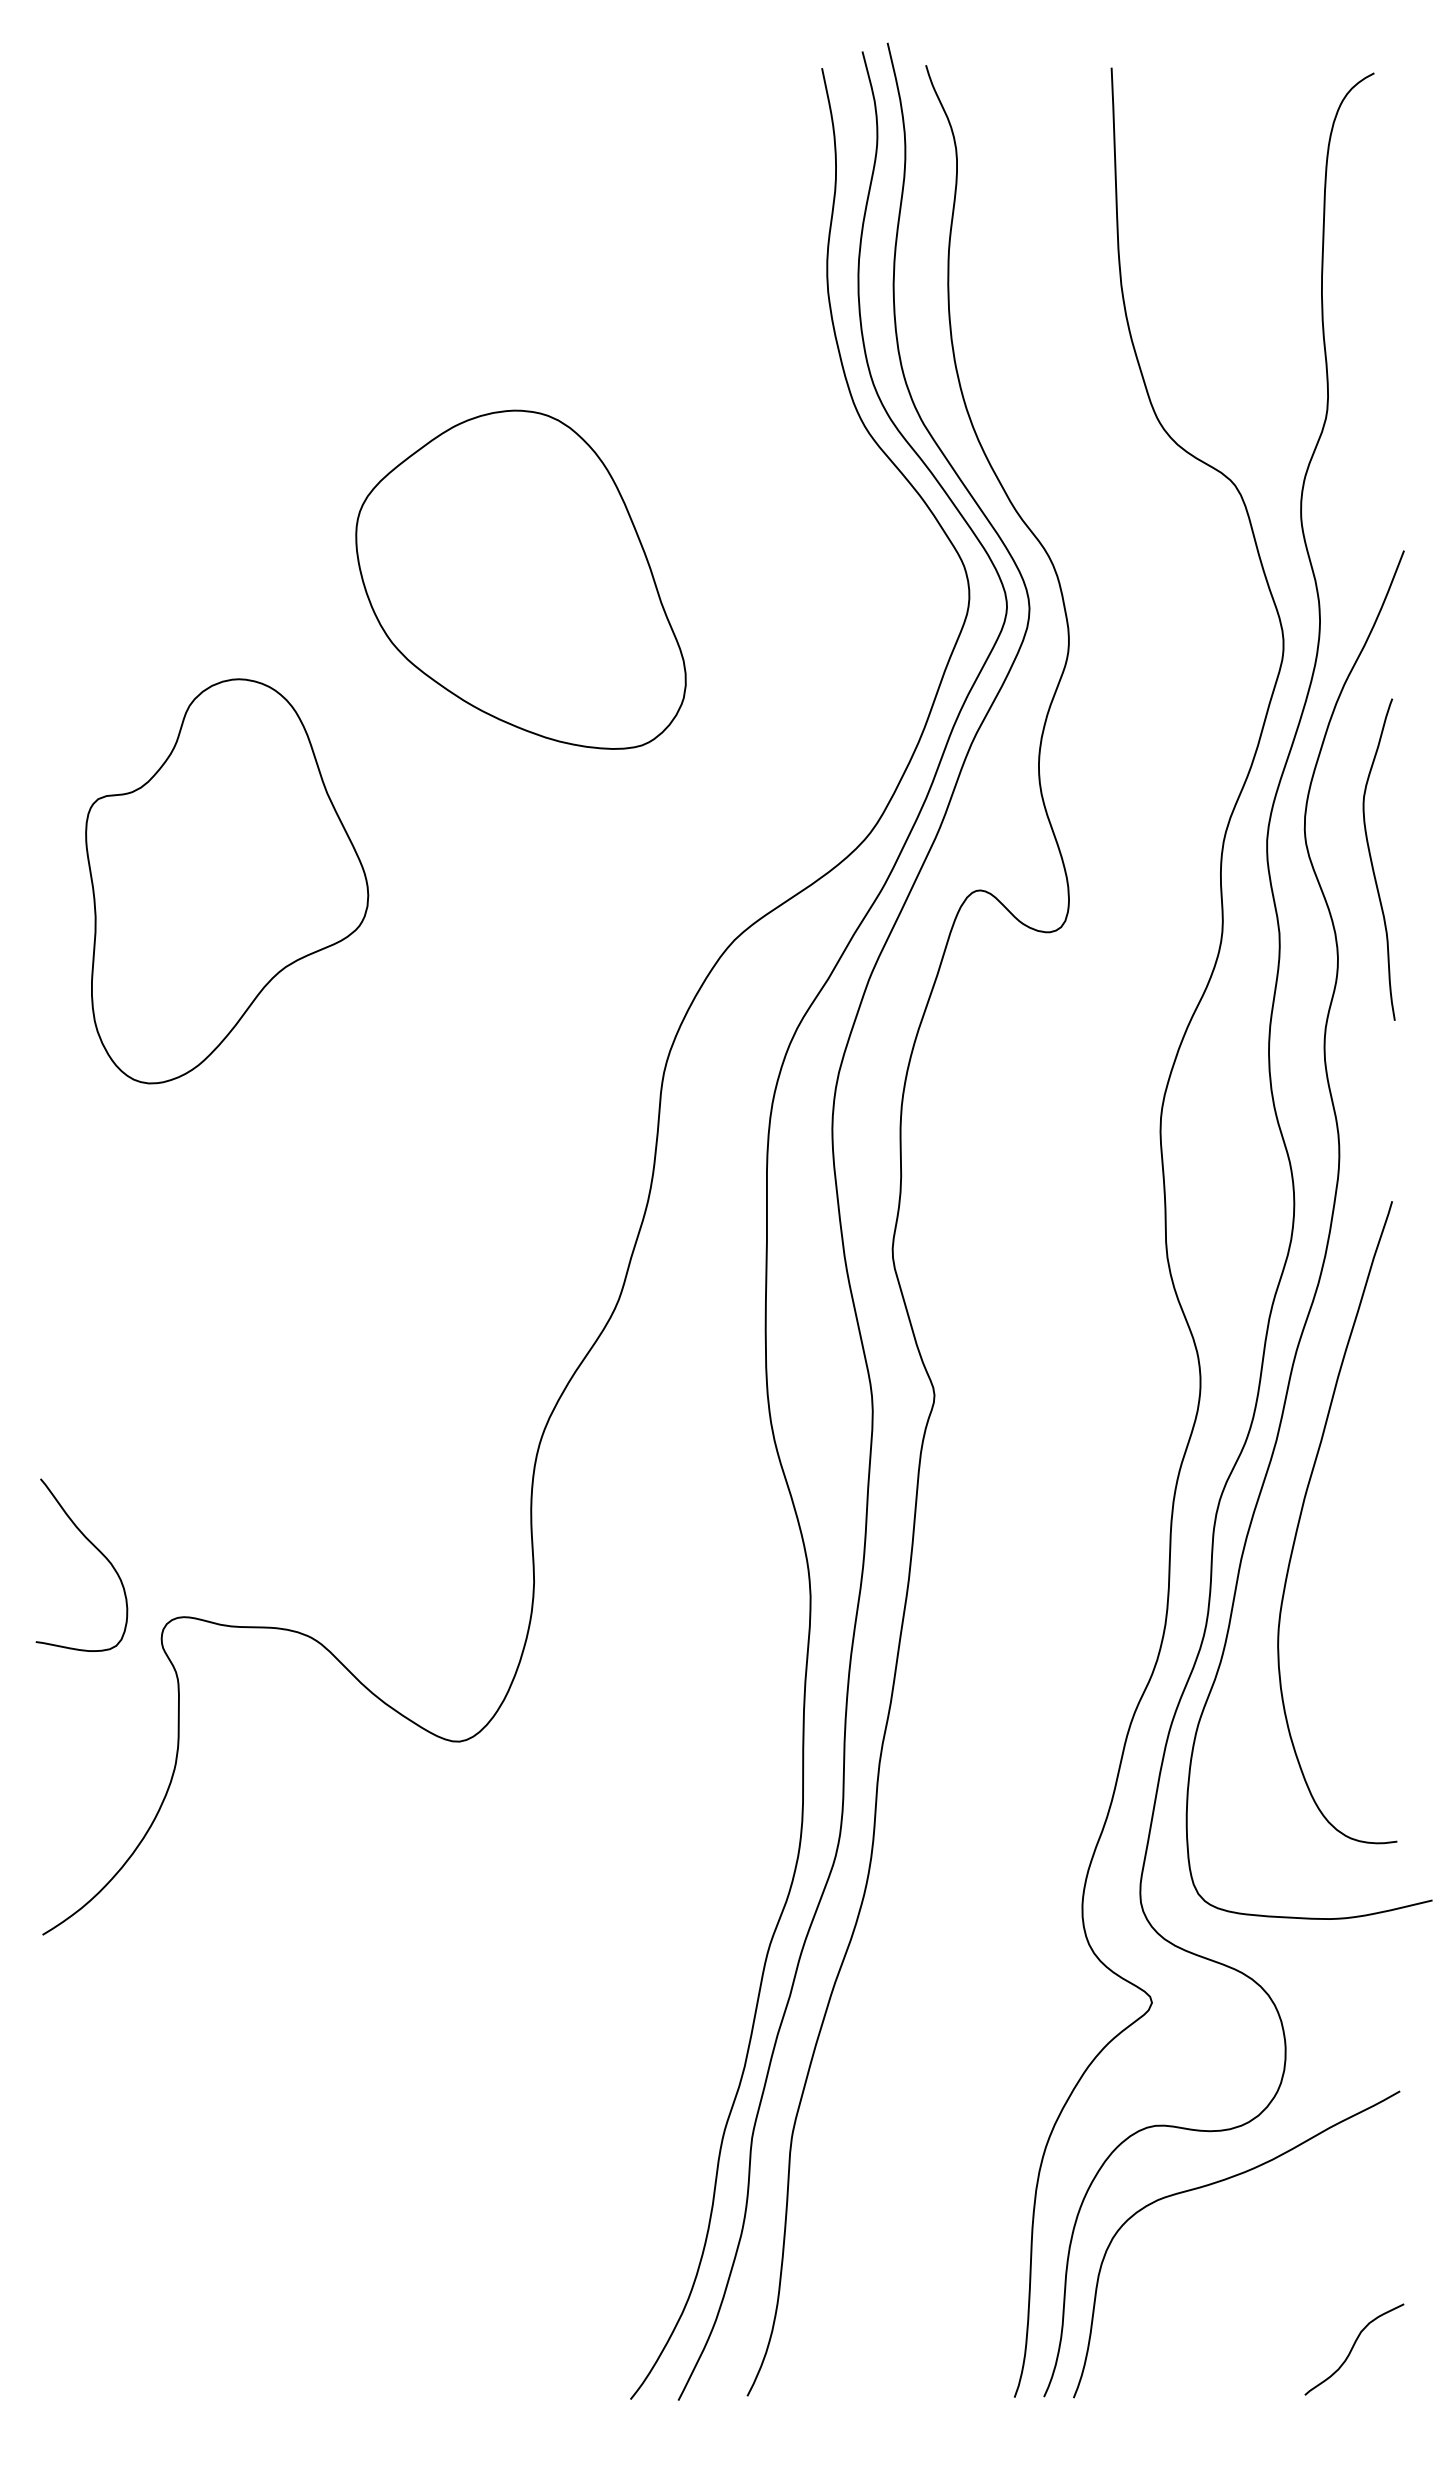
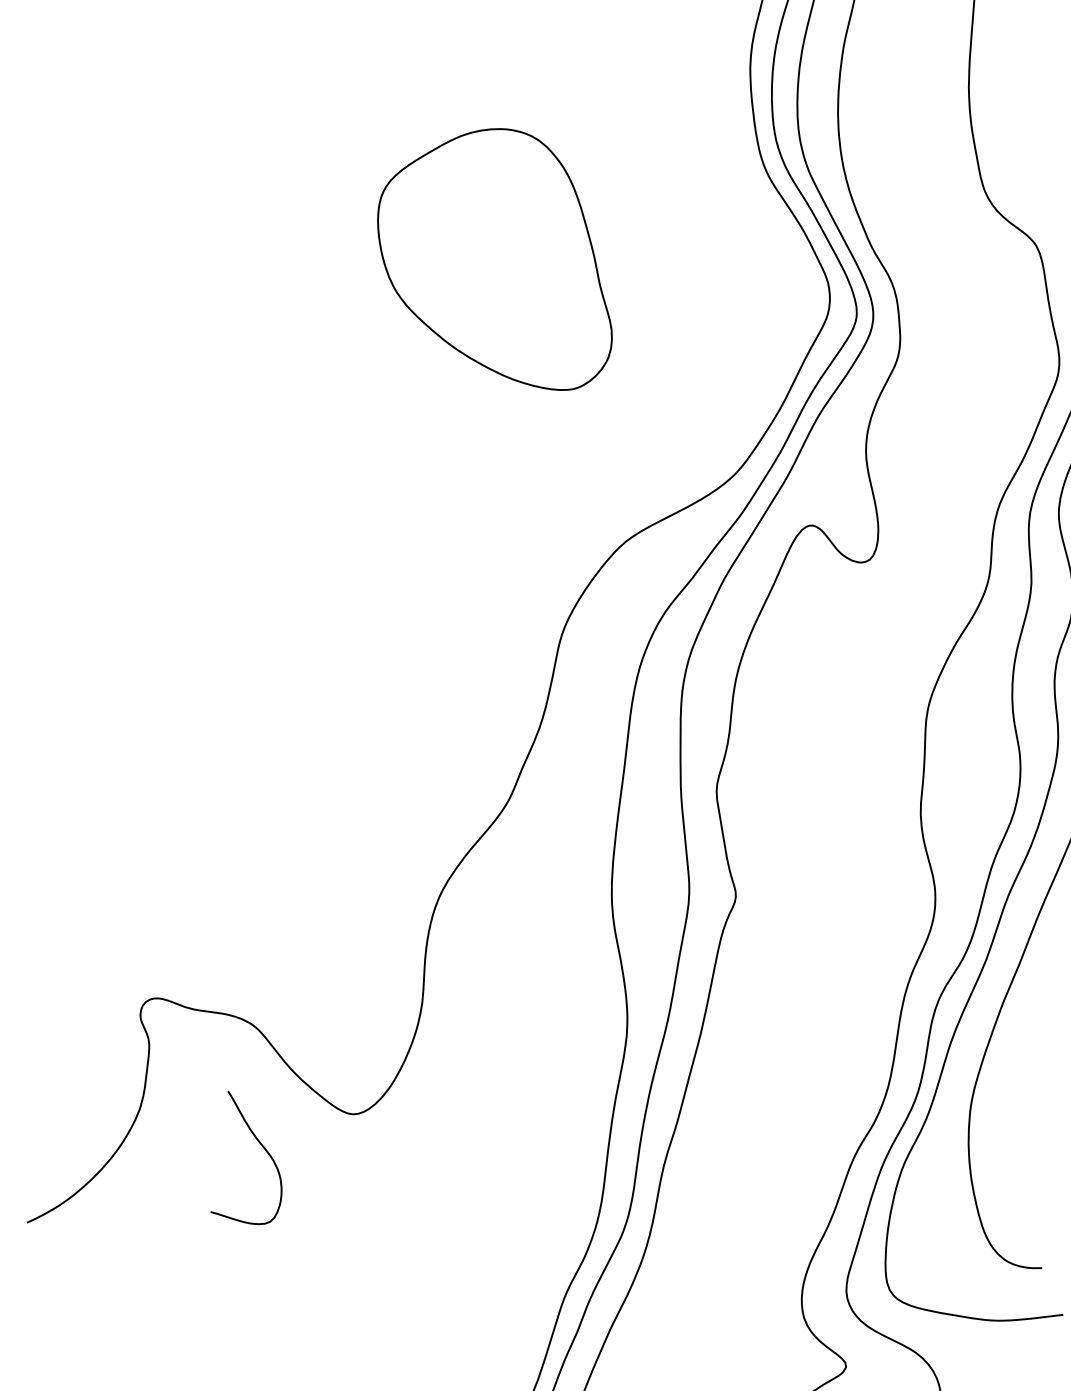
part: (227, 881) -> (253, 455), removed
curve: (96, 1549) -> (263, 1148), moved

